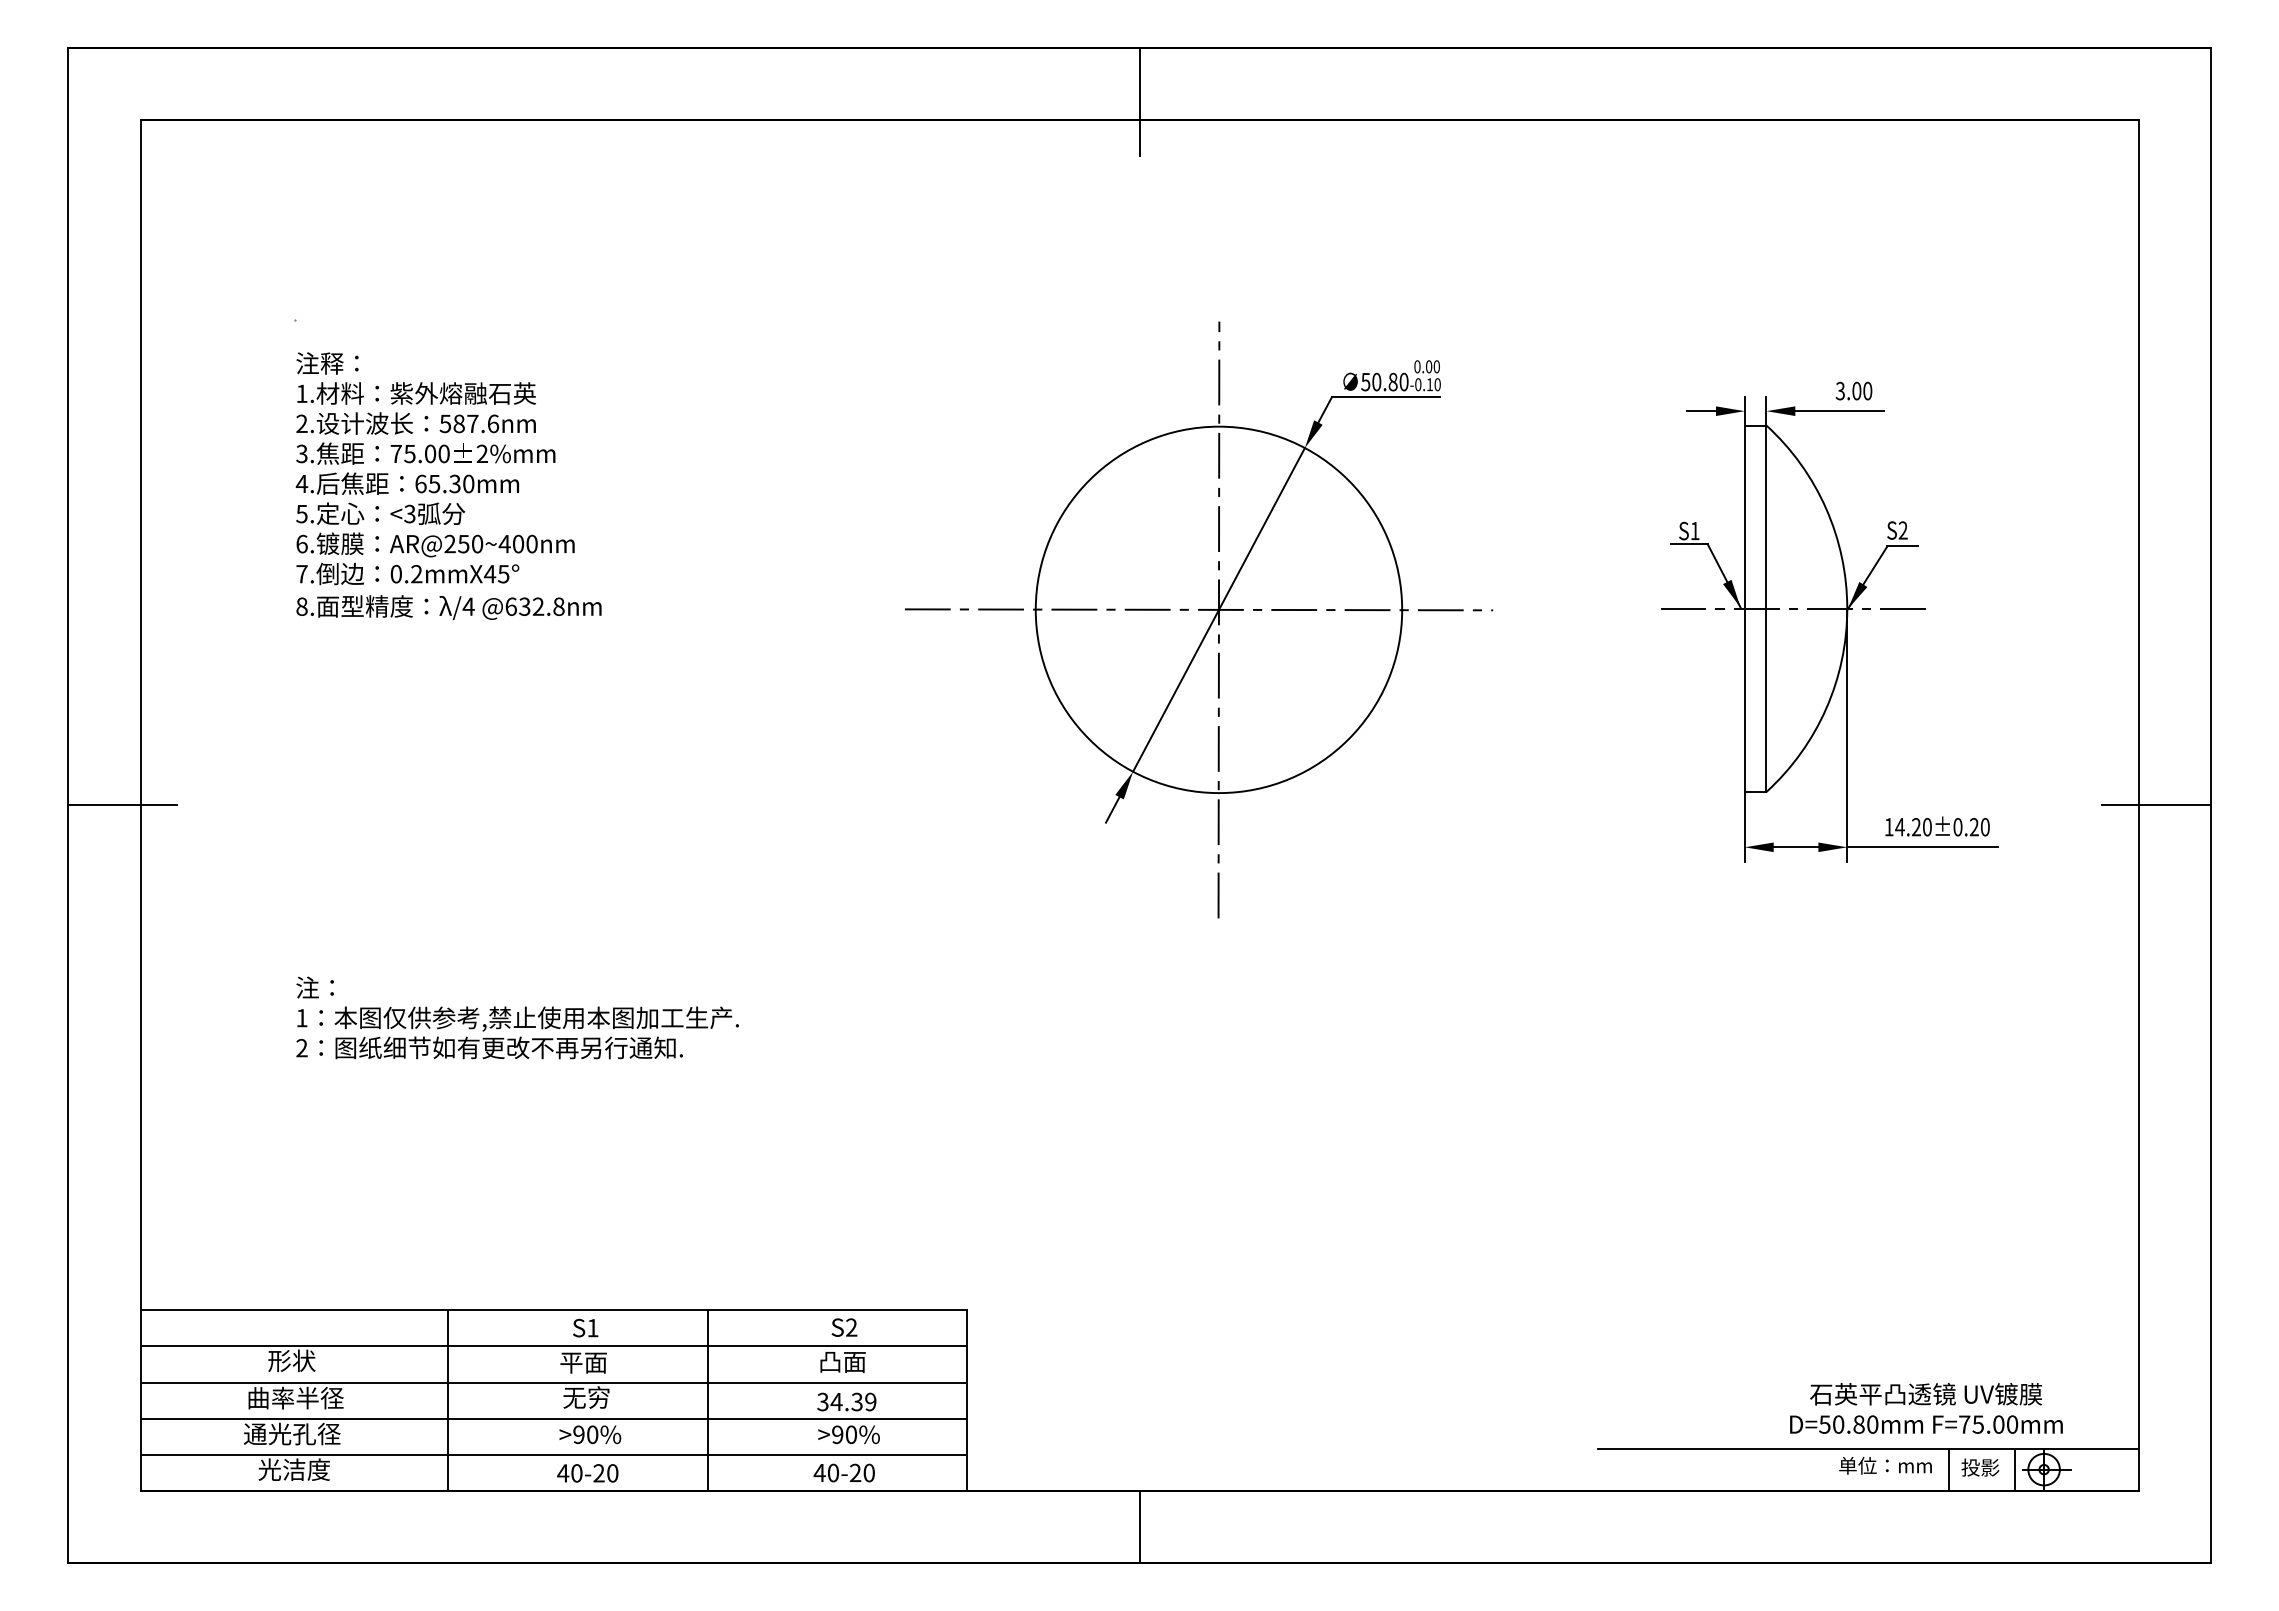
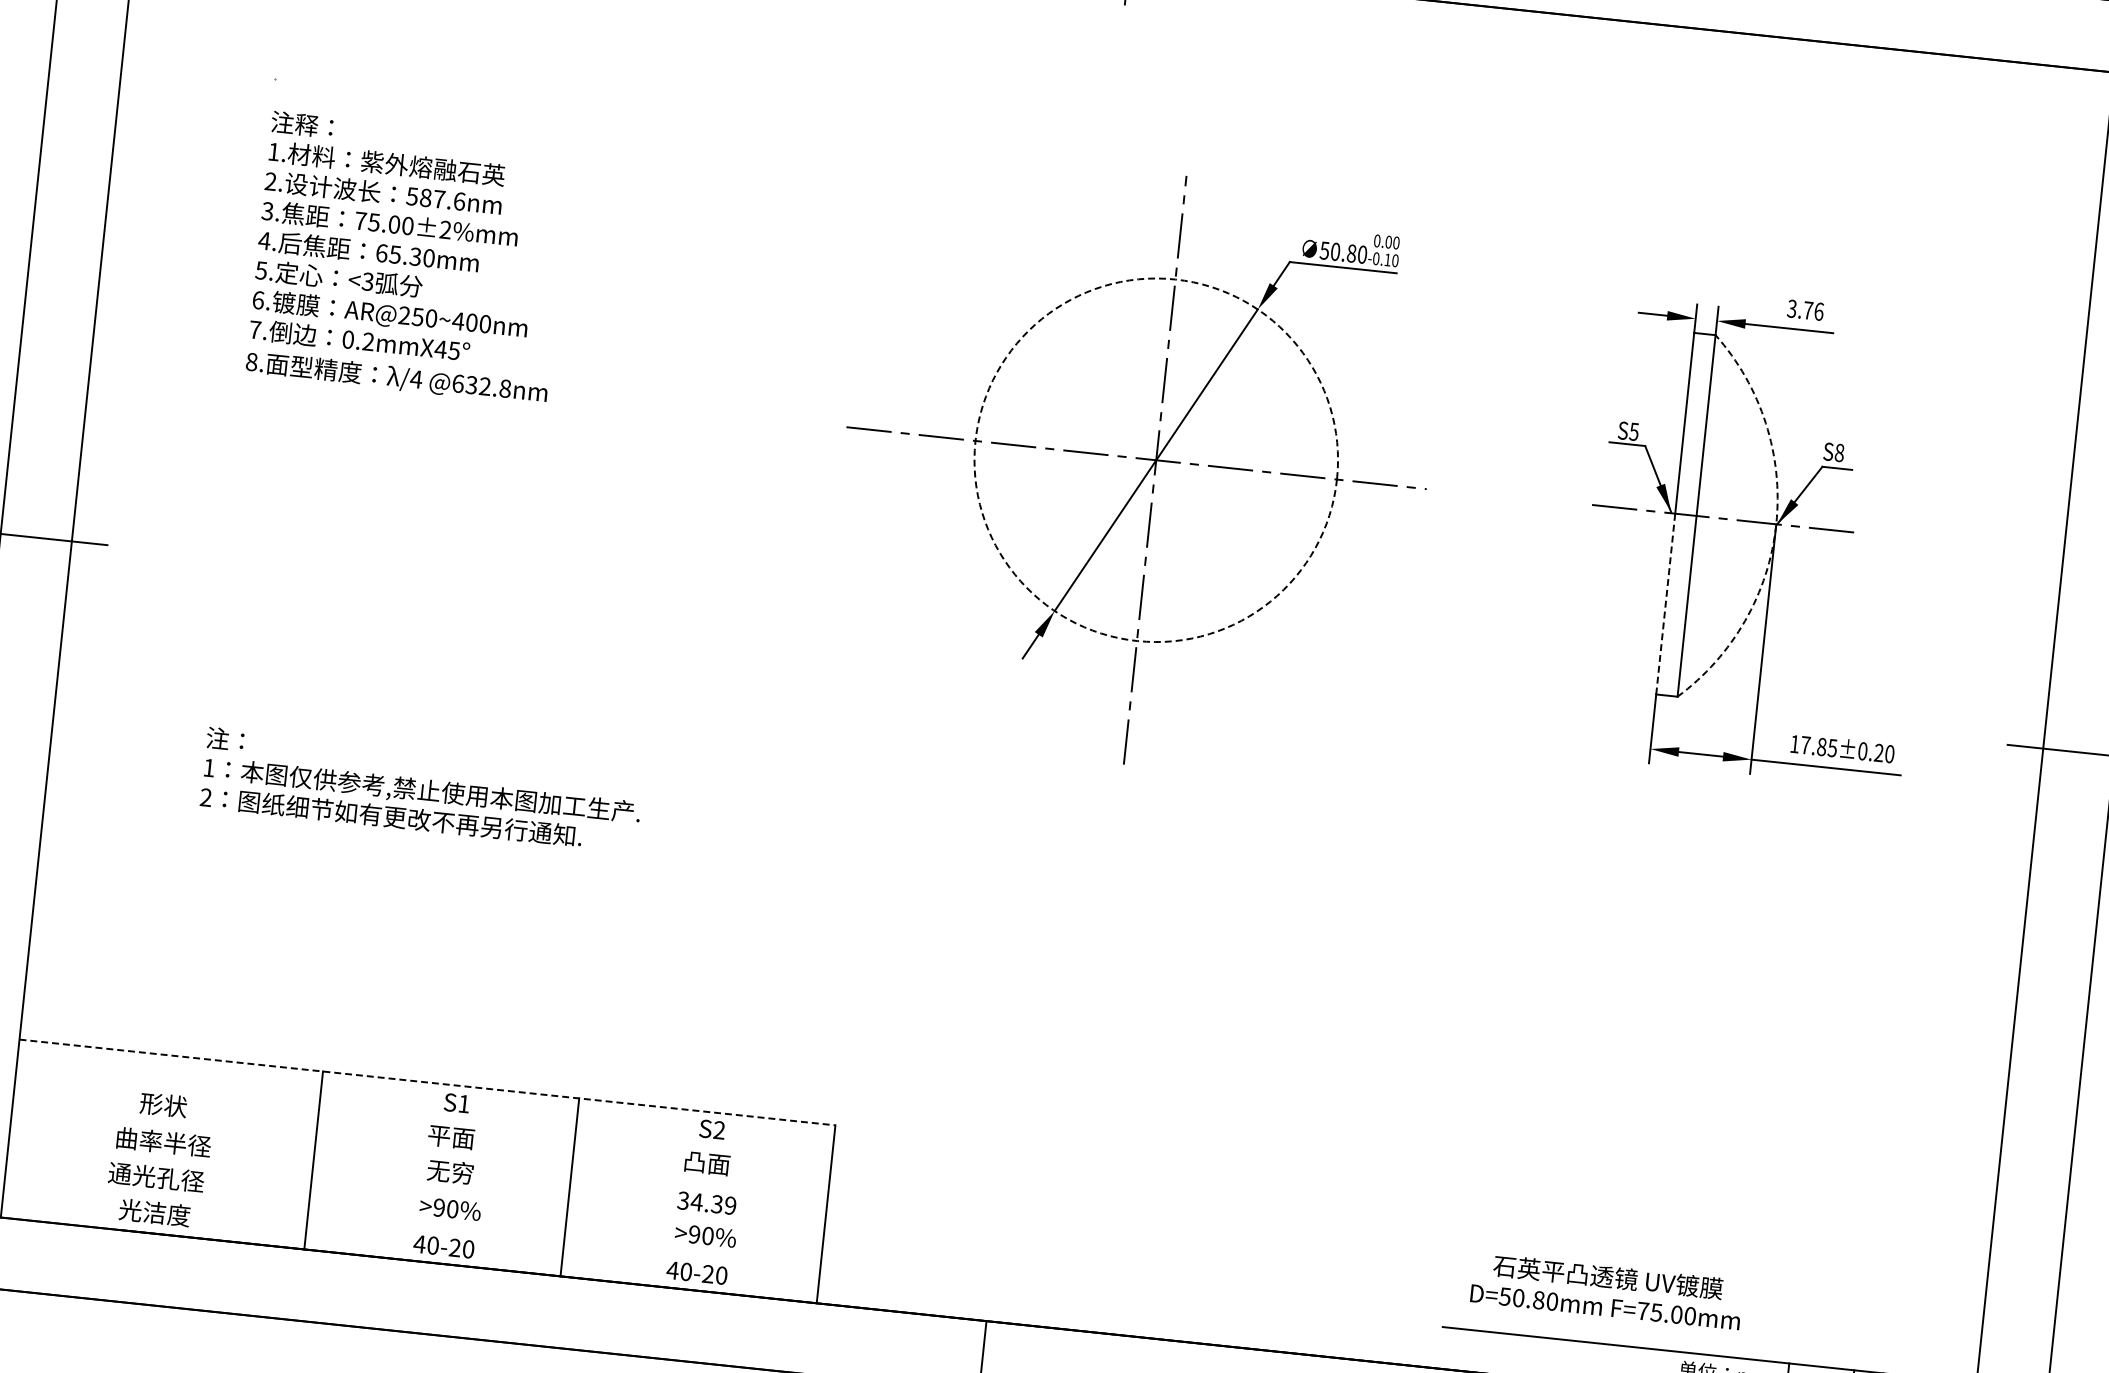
text: (1862, 390) -> (1813, 310), 3.00 -> 3.76
text: (1902, 530) -> (1838, 452), S2 -> S8
text: (1694, 531) -> (1633, 432), S1 -> S5
arc: (1847, 608) -> (1776, 524), solid -> dashed
circle: (1218, 609) -> (1155, 459), solid -> dashed
line: (1744, 700) -> (1665, 604), solid -> dashed
text: (1913, 827) -> (1818, 747), 14.20±0.20 -> 17.85±0.20
line: (554, 1310) -> (427, 1082), solid -> dashed
line: (553, 1346) -> (423, 1118), removed
line: (553, 1382) -> (419, 1153), removed
text: (1926, 1408) -> (1607, 1291), moved
line: (553, 1418) -> (415, 1189), removed
line: (553, 1454) -> (412, 1224), removed

